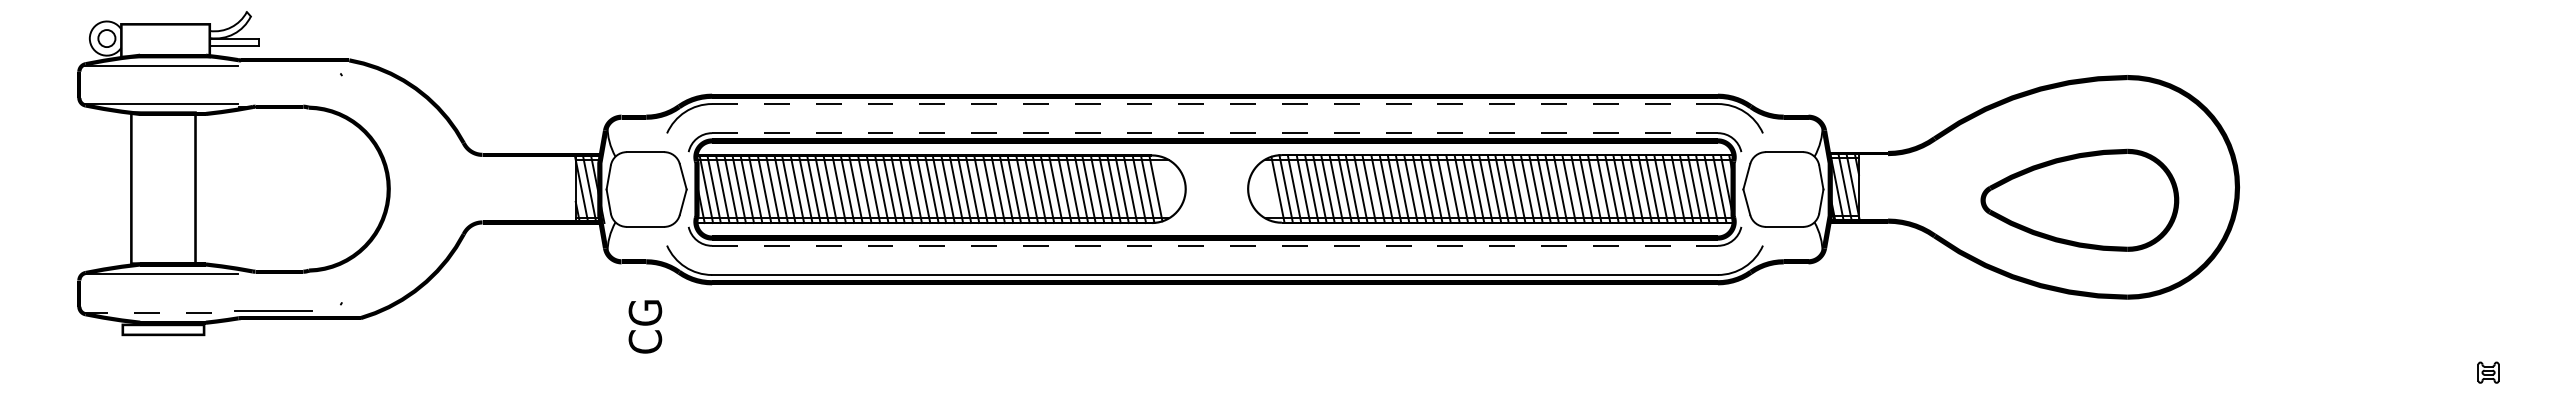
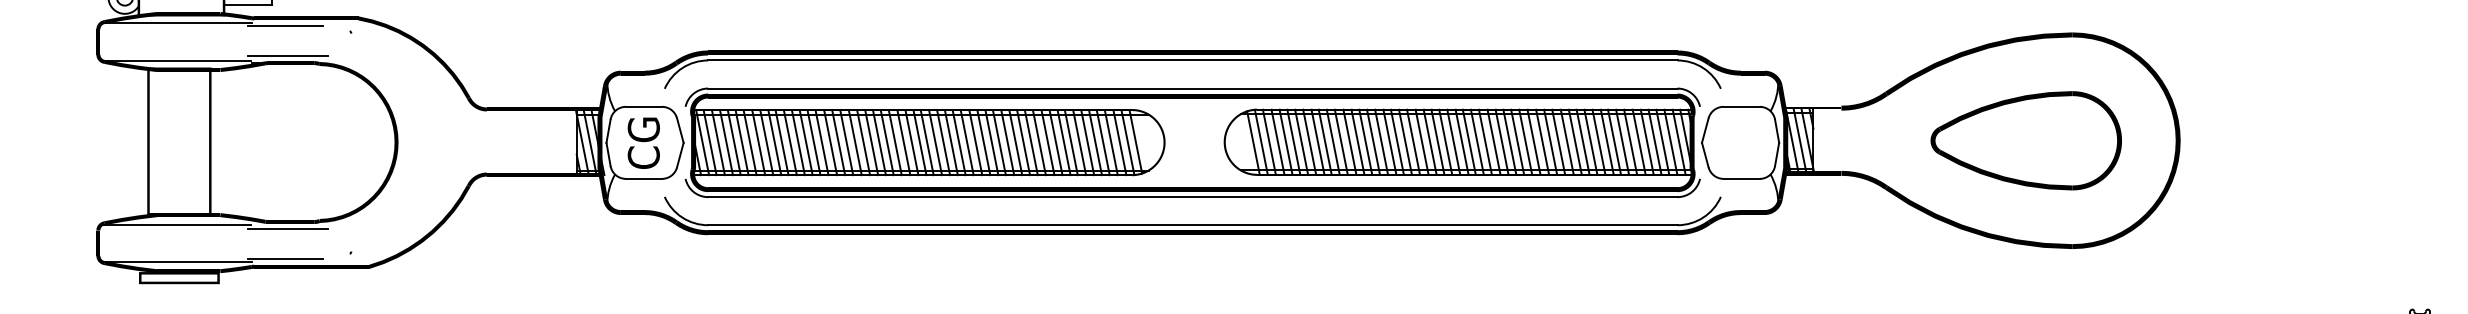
line: (273, 67) -> (285, 25), added
line: (275, 99) -> (287, 56), added
line: (1215, 104) -> (1193, 60), dashed -> solid
line: (1215, 133) -> (1193, 88), dashed -> solid
part: (2079, 199) -> (2025, 139), moved
line: (1215, 245) -> (1193, 196), dashed -> solid
line: (275, 279) -> (287, 229), added
line: (160, 312) -> (176, 261), dashed -> solid
text: (645, 326) -> (643, 142), moved

